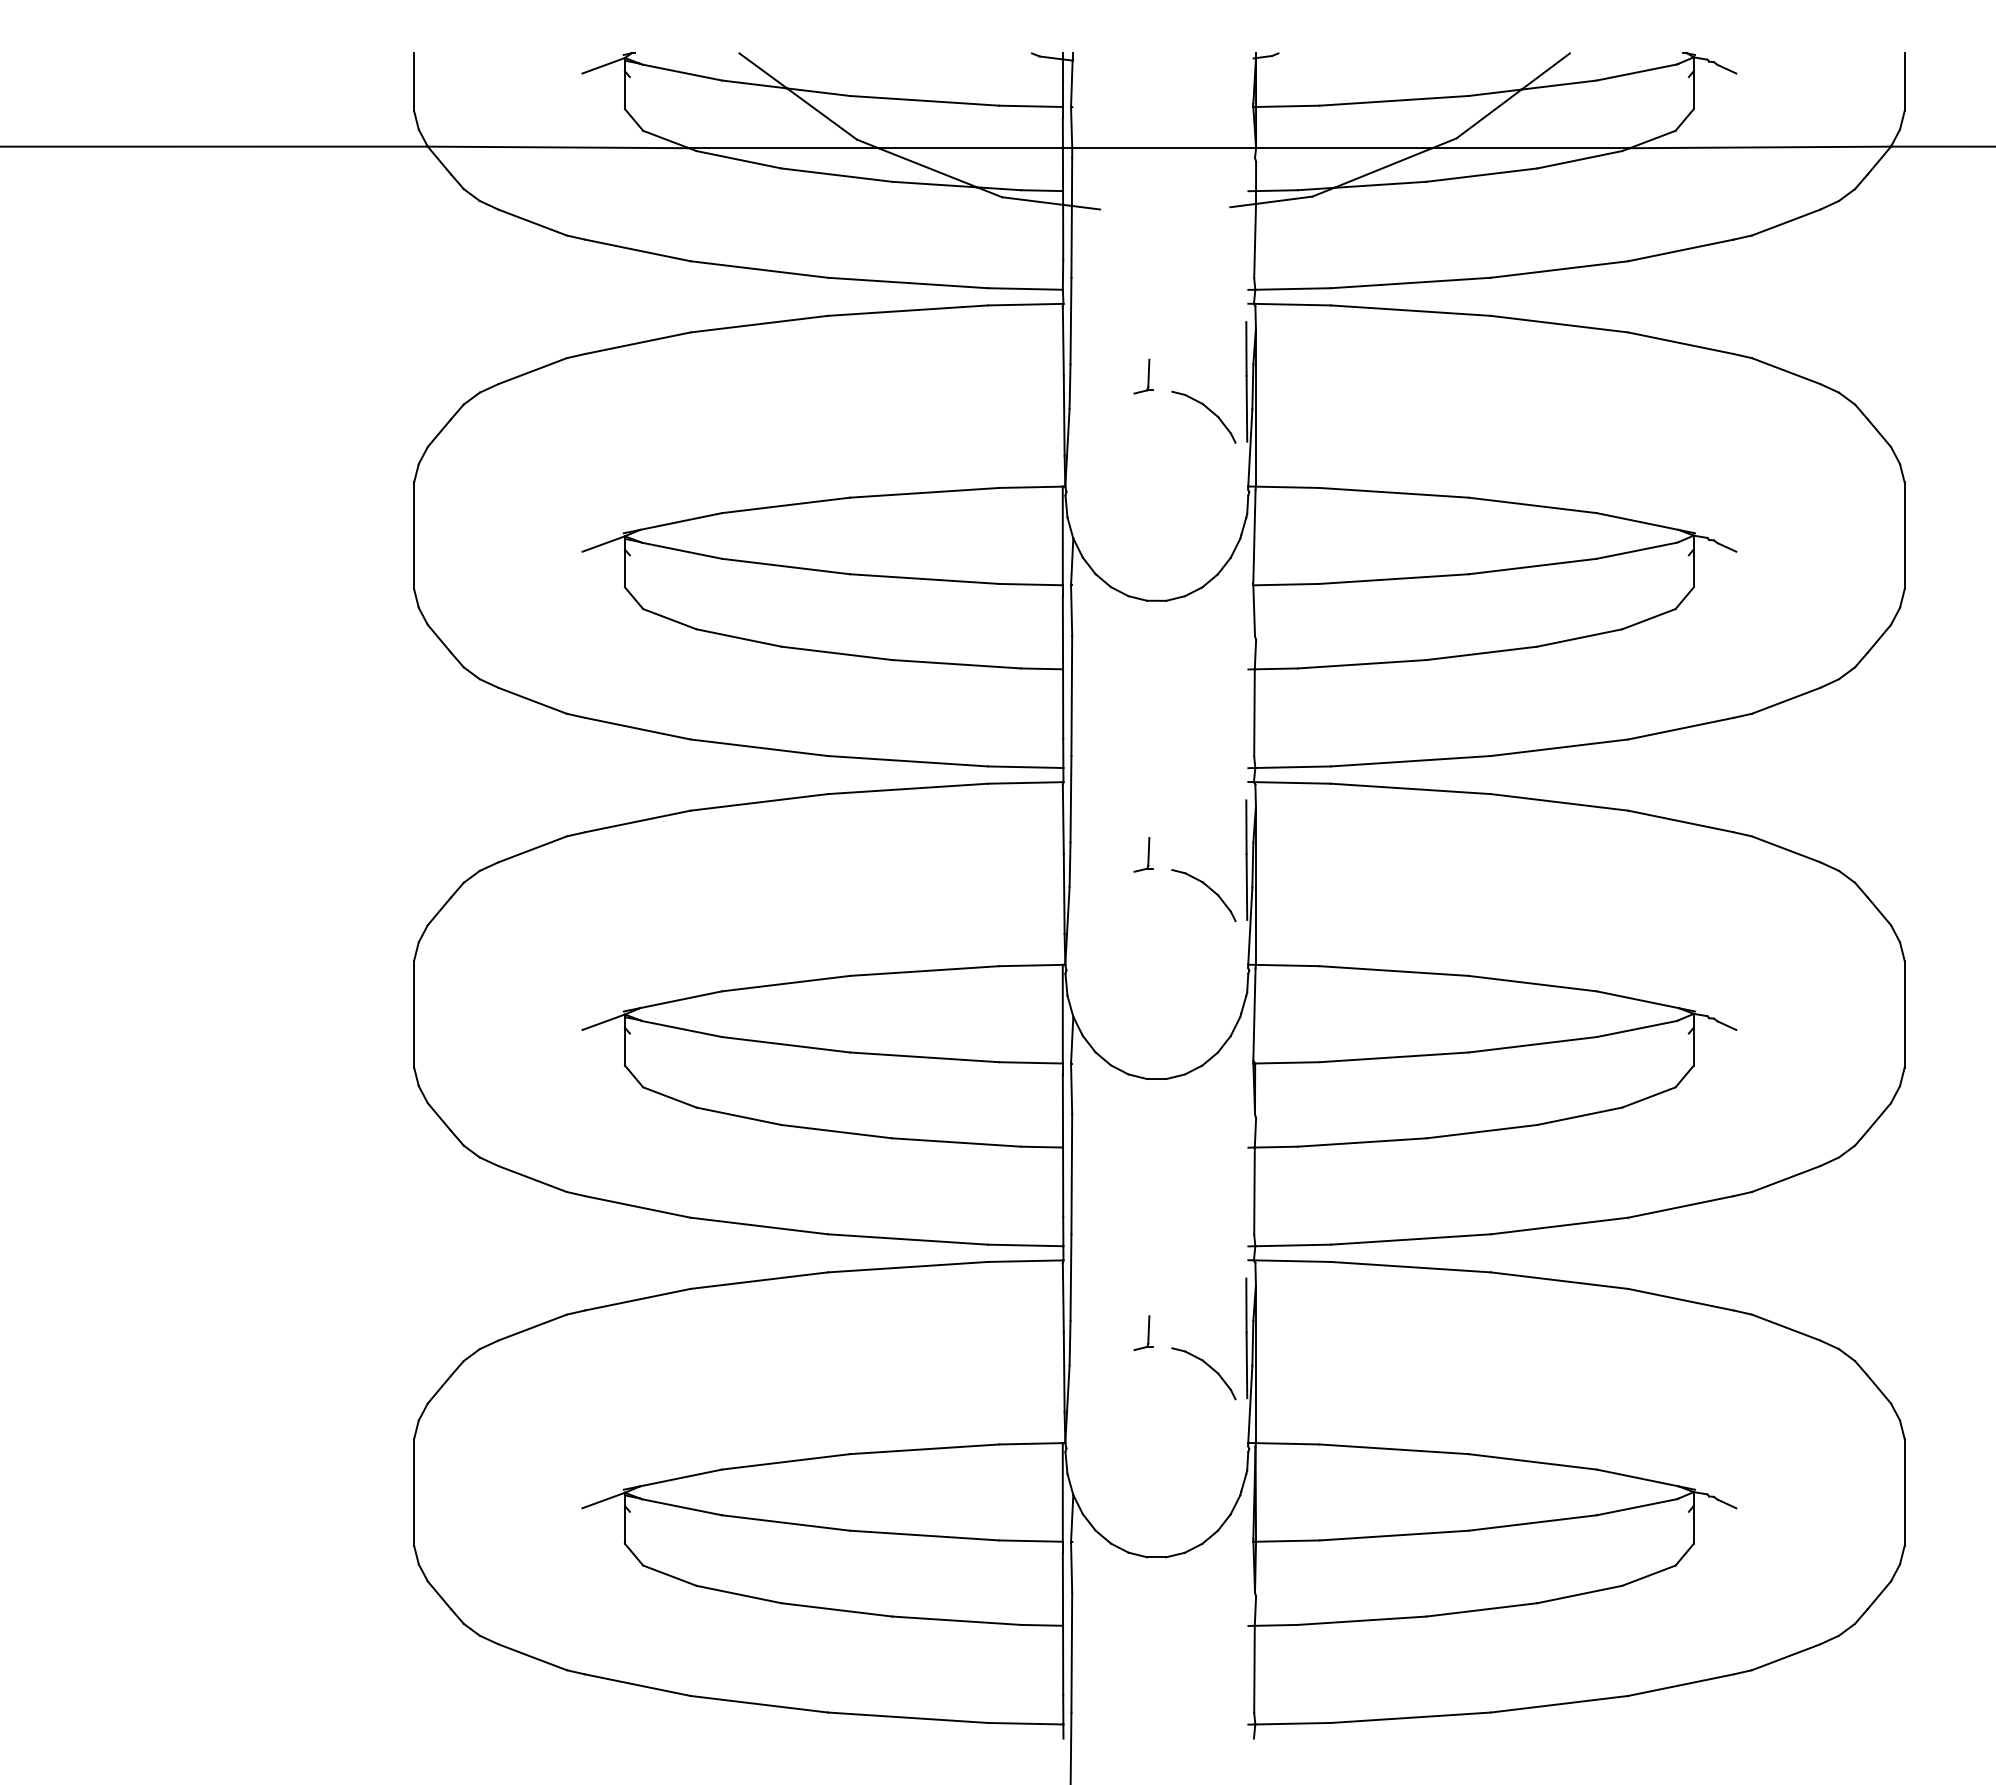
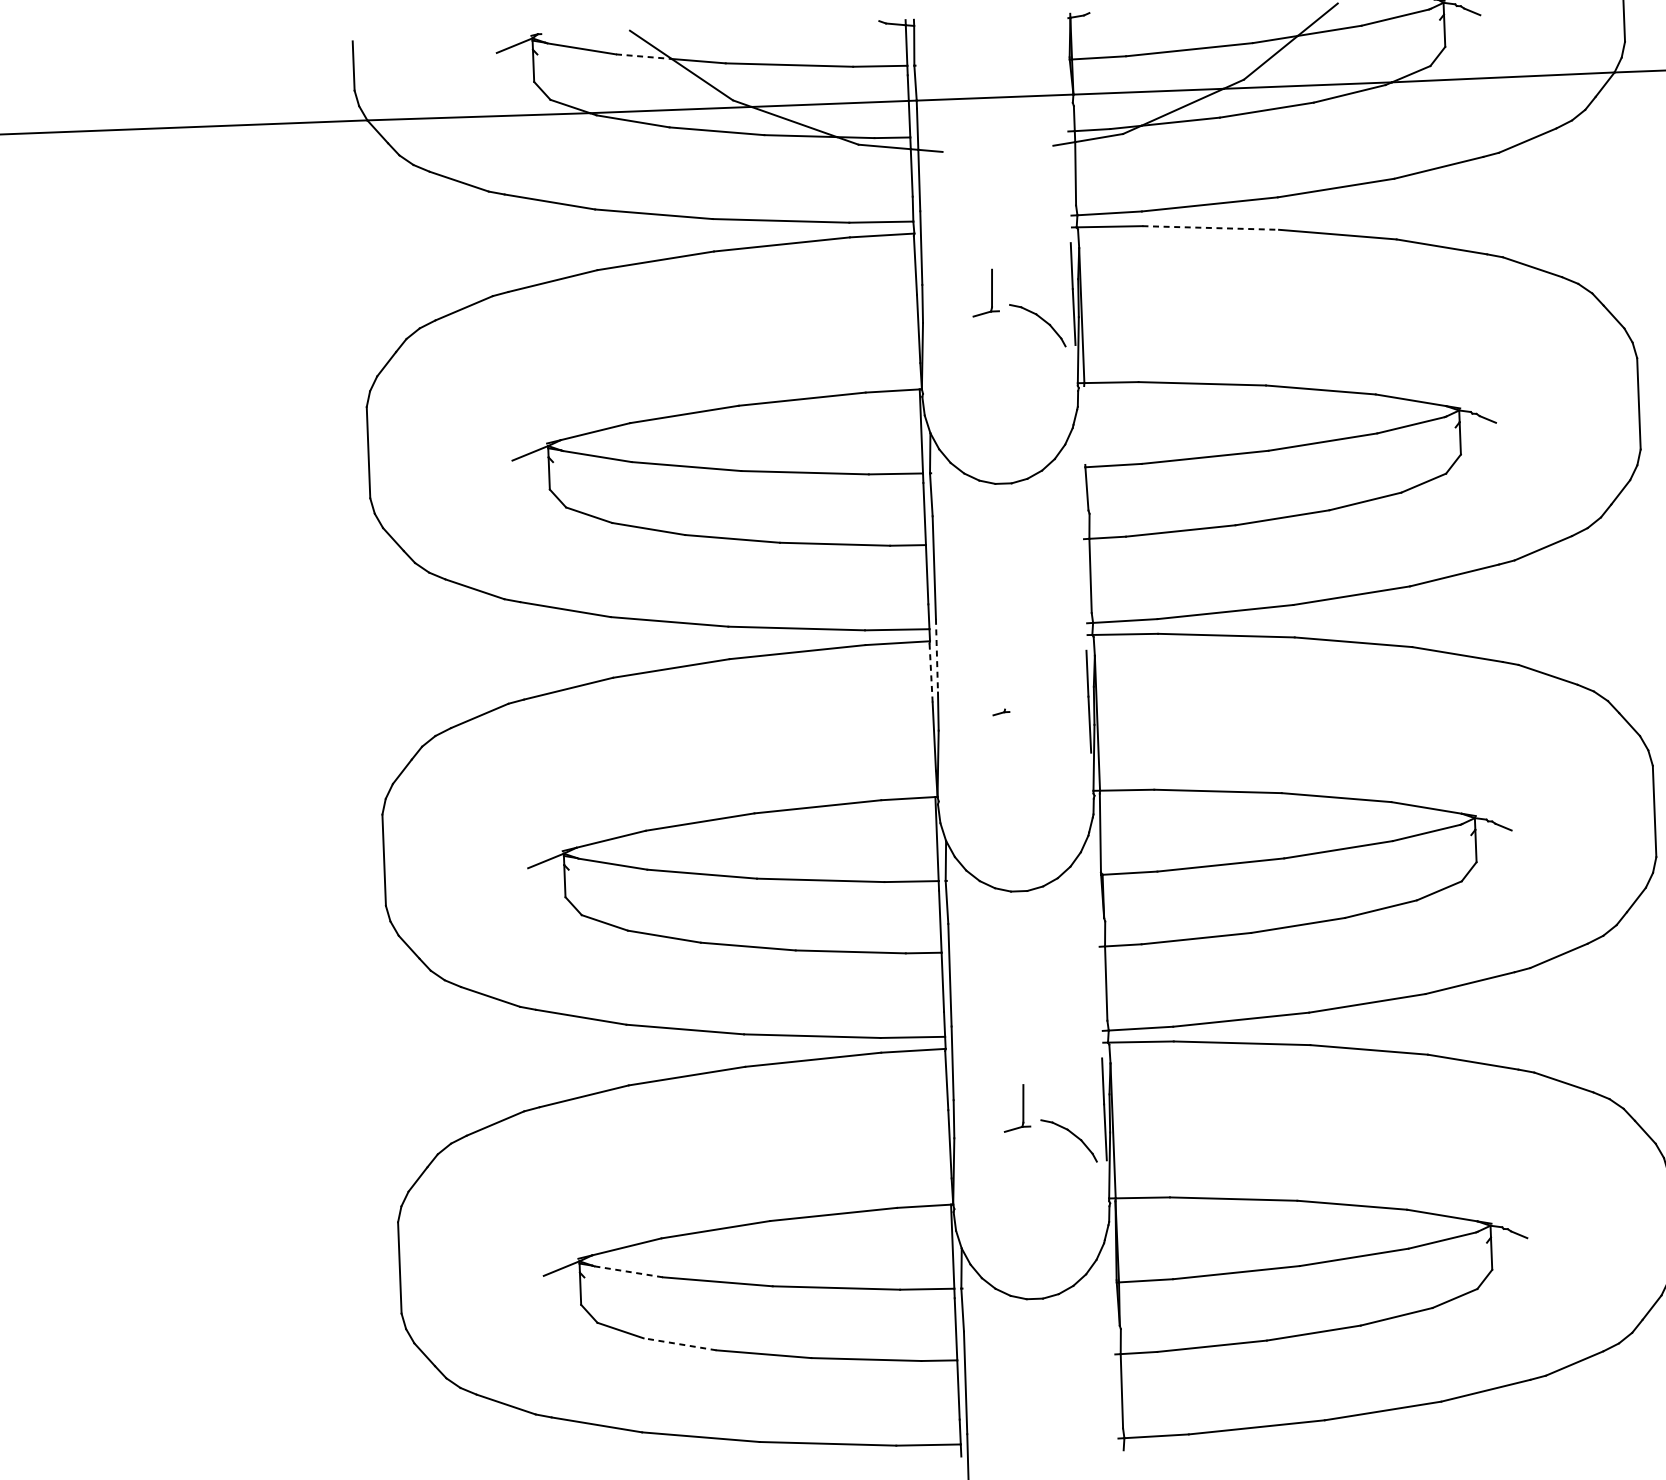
line: (754, 84) -> (643, 56), solid -> dashed
line: (1411, 310) -> (1211, 227), solid -> dashed
part: (1143, 376) -> (984, 292), size x1.6
line: (1254, 536) -> (1084, 425), removed
line: (1070, 799) -> (936, 655), solid -> dashed
line: (1063, 819) -> (931, 673), solid -> dashed
line: (1148, 851) -> (1004, 697), removed
part: (1209, 889) -> (1057, 727), removed
part: (1143, 1332) -> (1016, 1107), size x1.6
line: (682, 1507) -> (629, 1271), solid -> dashed
line: (738, 1594) -> (679, 1344), solid -> dashed

